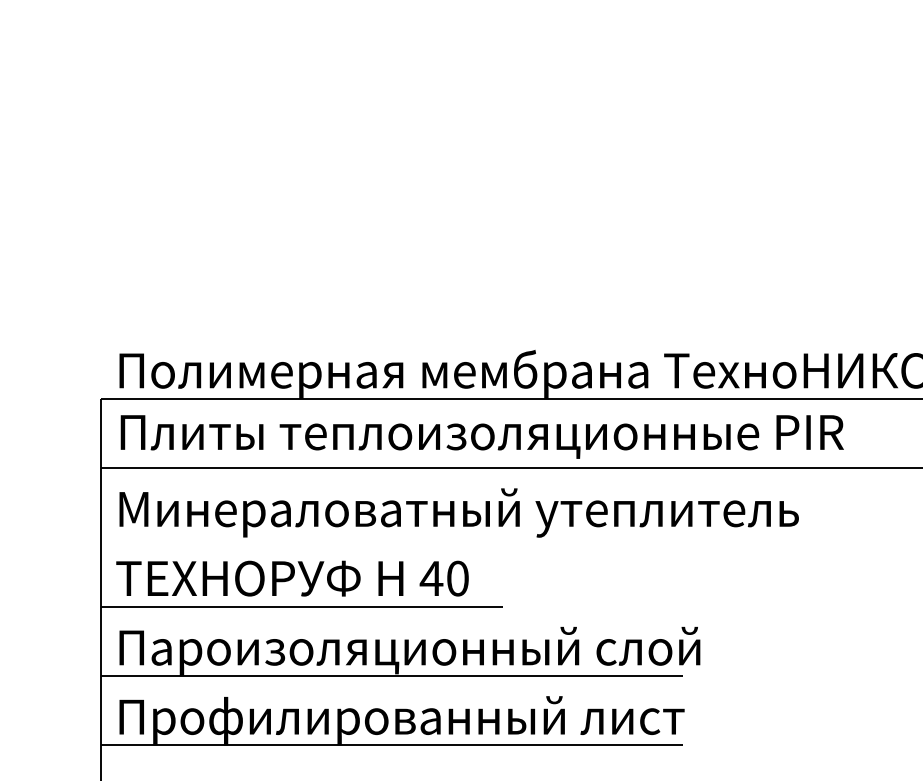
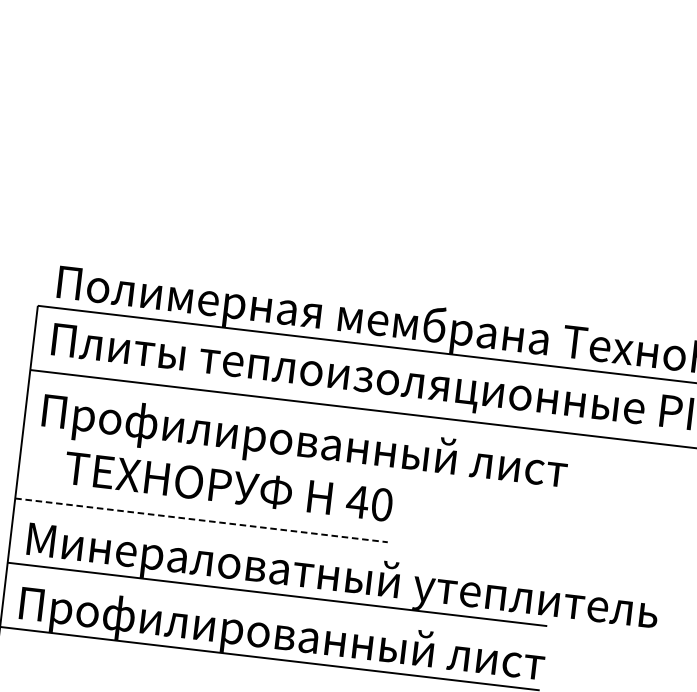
text: (460, 512) -> (358, 450), Минераловатный утеплитель -> Профилированный лист
text: (292, 578) -> (228, 486), moved
line: (301, 606) -> (201, 520), solid -> dashed
text: (460, 650) -> (343, 578), Пароизоляционный слой -> Минераловатный утеплитель

